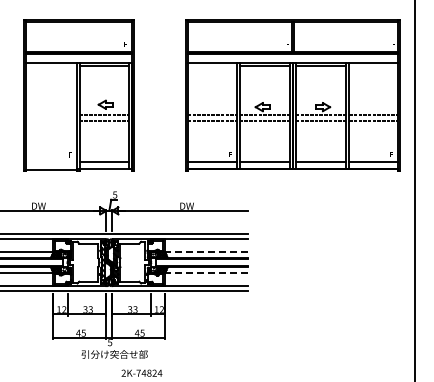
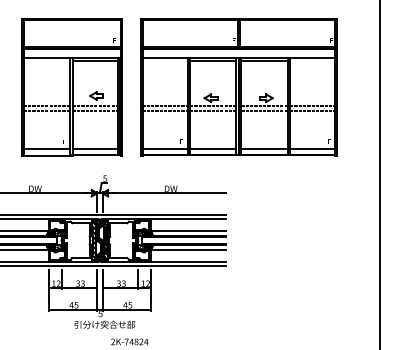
part: (292, 95) -> (238, 87), moved
line: (51, 115) -> (46, 105), added
line: (51, 121) -> (46, 111), added
line: (51, 162) -> (46, 148), added
line: (205, 252) -> (187, 231), dashed -> solid
line: (205, 273) -> (187, 250), dashed -> solid

